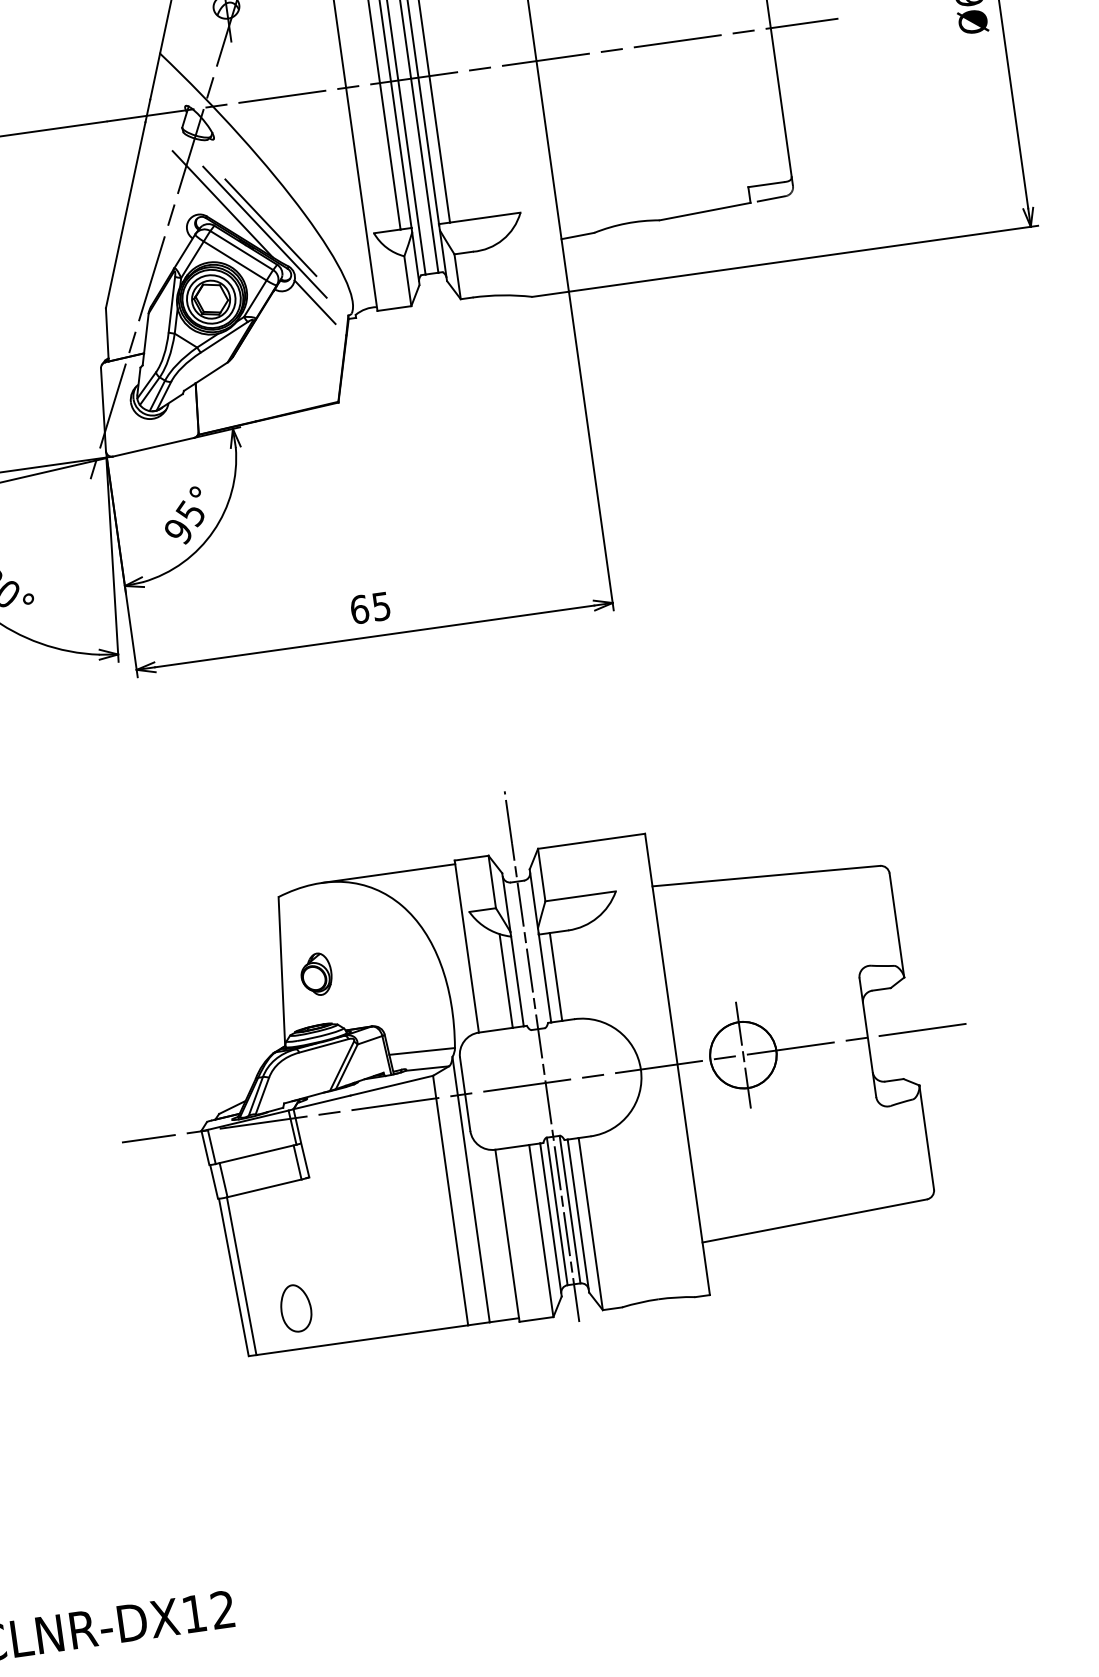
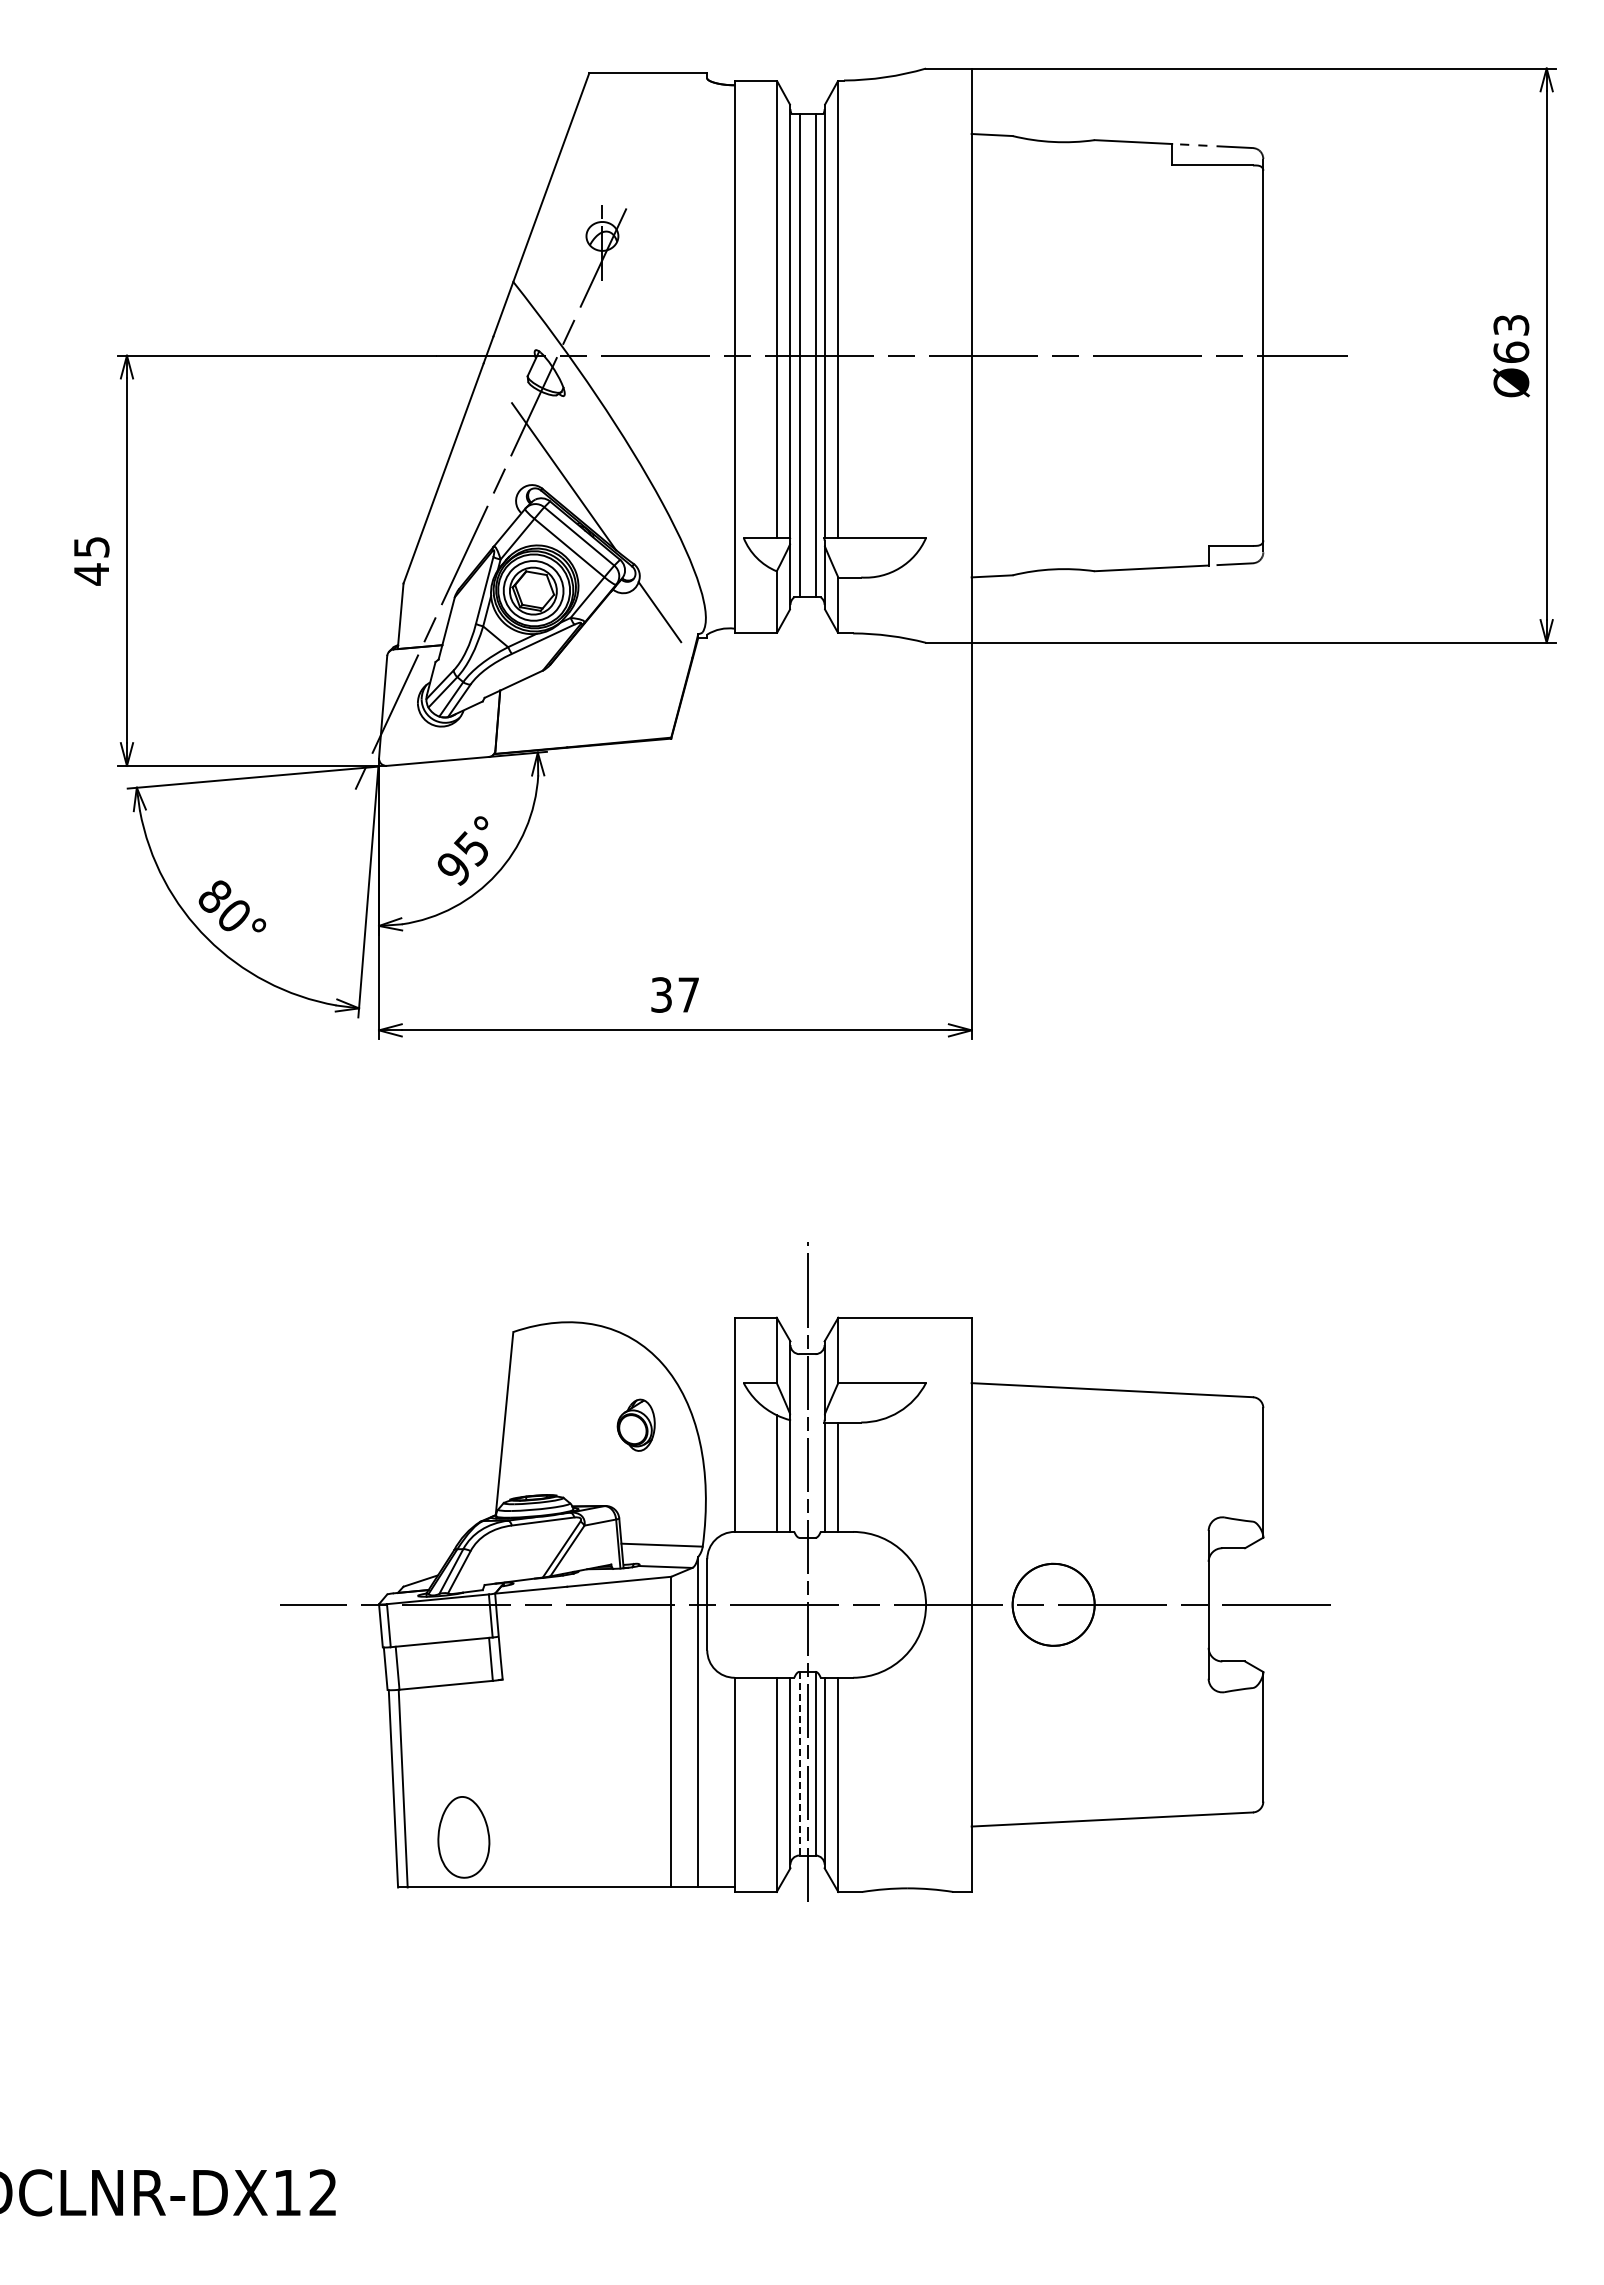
line: (270, 227) -> (618, 513), removed
line: (264, 231) -> (610, 517), removed
text: (369, 607) -> (674, 994), 65 -> 37
line: (388, 873) -> (651, 1322), removed
part: (315, 974) -> (635, 1424), moved
line: (743, 1054) -> (1053, 1604), removed
line: (557, 1211) -> (799, 1763), solid -> dashed
part: (296, 1307) -> (464, 1836), size x1.4

